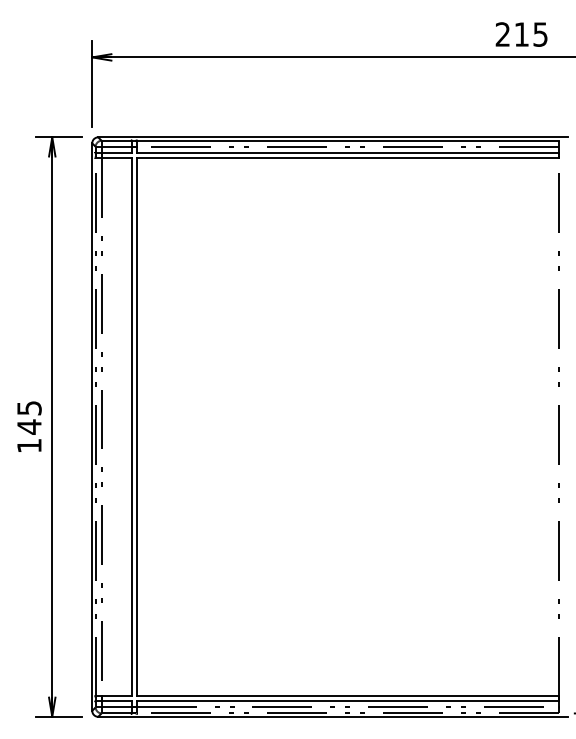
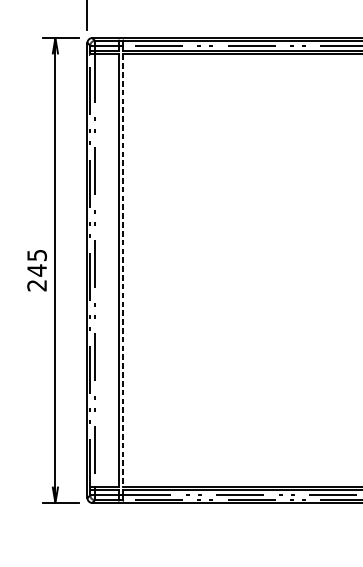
line: (136, 427) -> (122, 270), solid -> dashed
text: (29, 446) -> (37, 286), 145 -> 245

